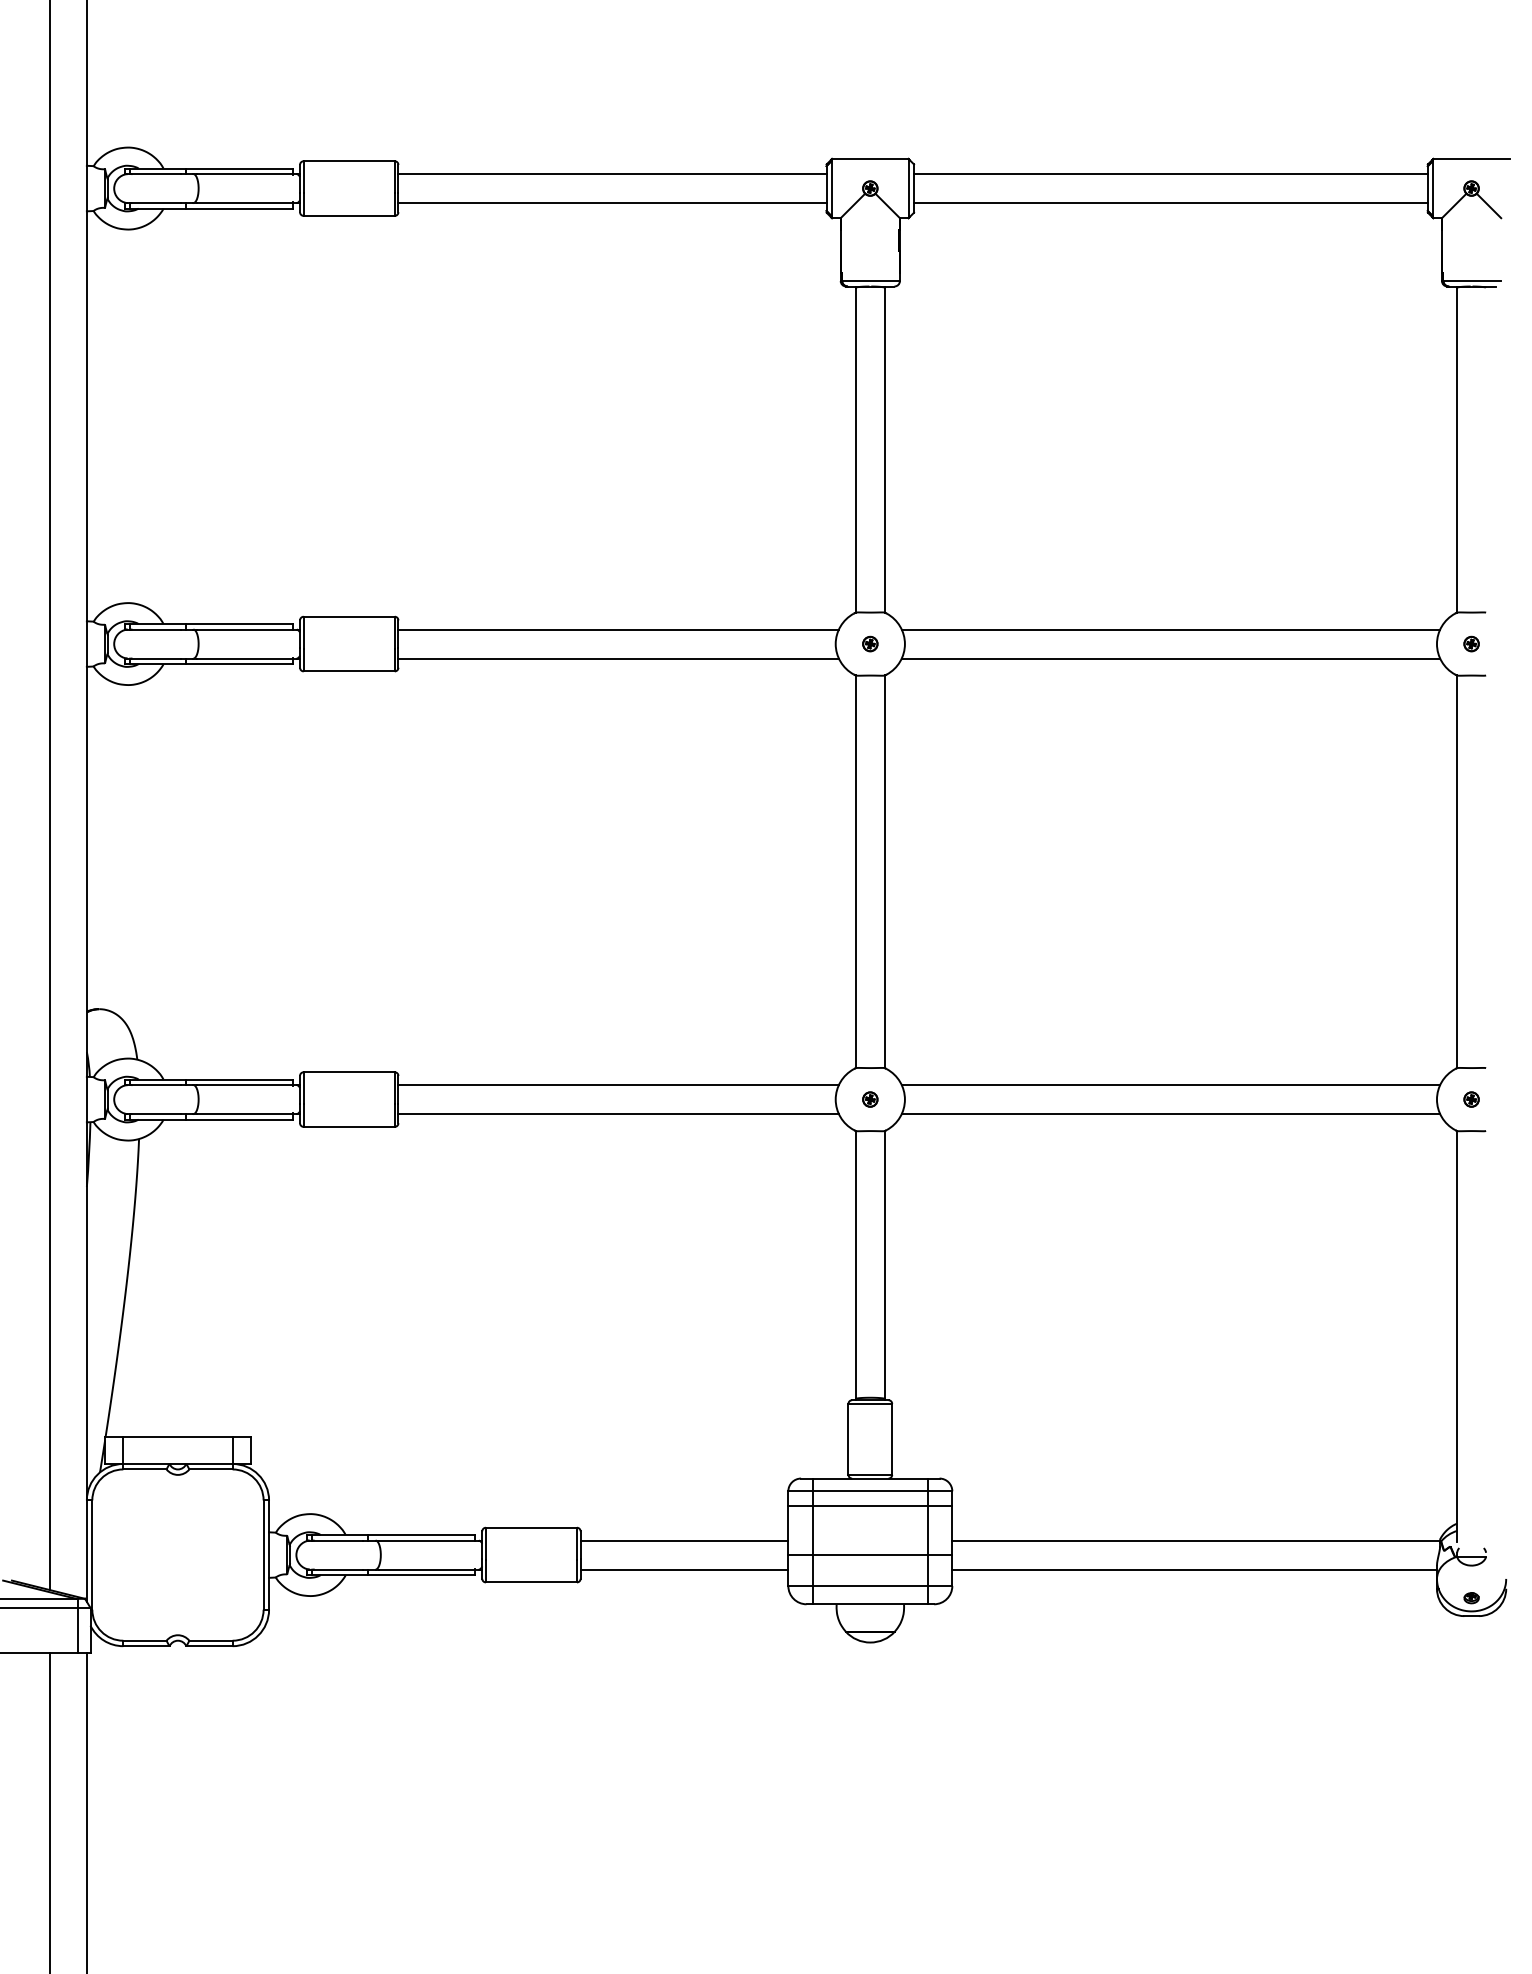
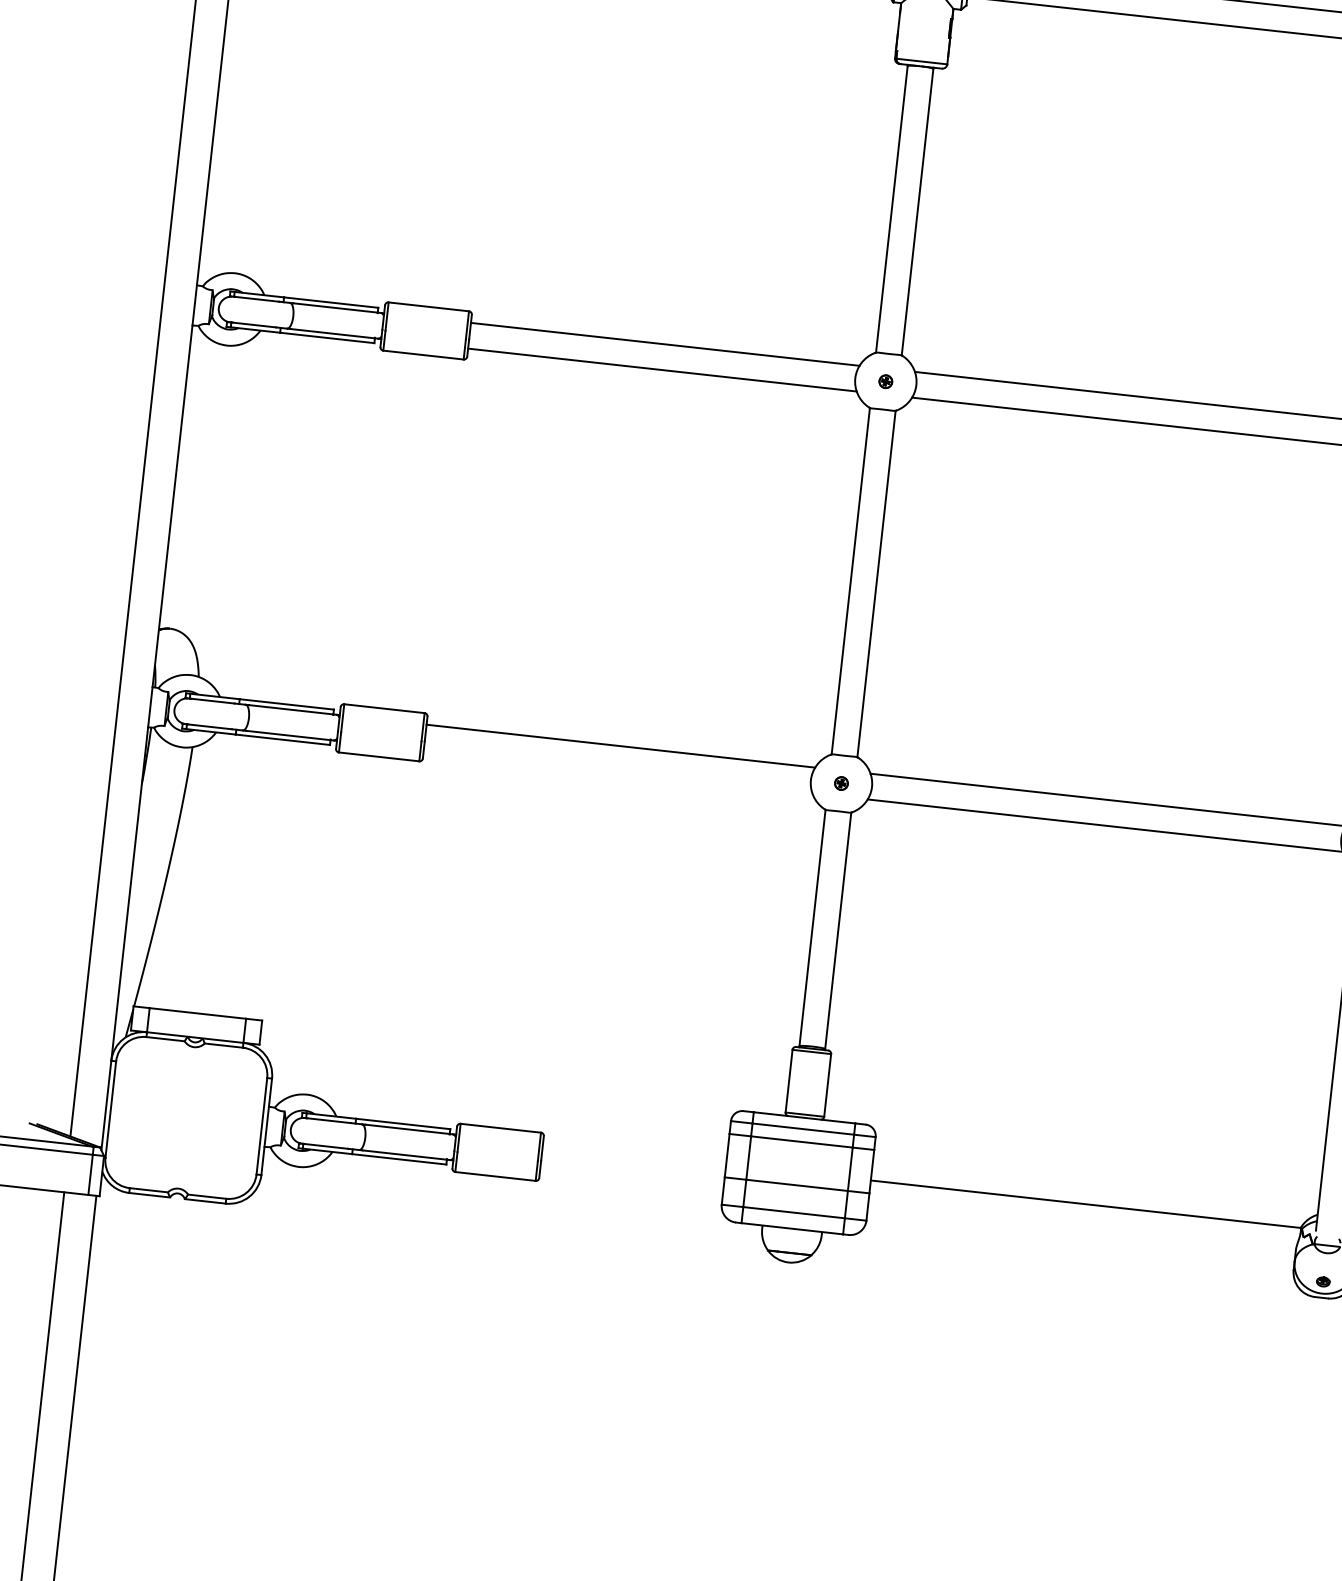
line: (618, 1114) -> (617, 772), removed
line: (684, 1540) -> (634, 1154), removed
line: (684, 1569) -> (631, 1179), removed
line: (1194, 1569) -> (1081, 1229), removed

